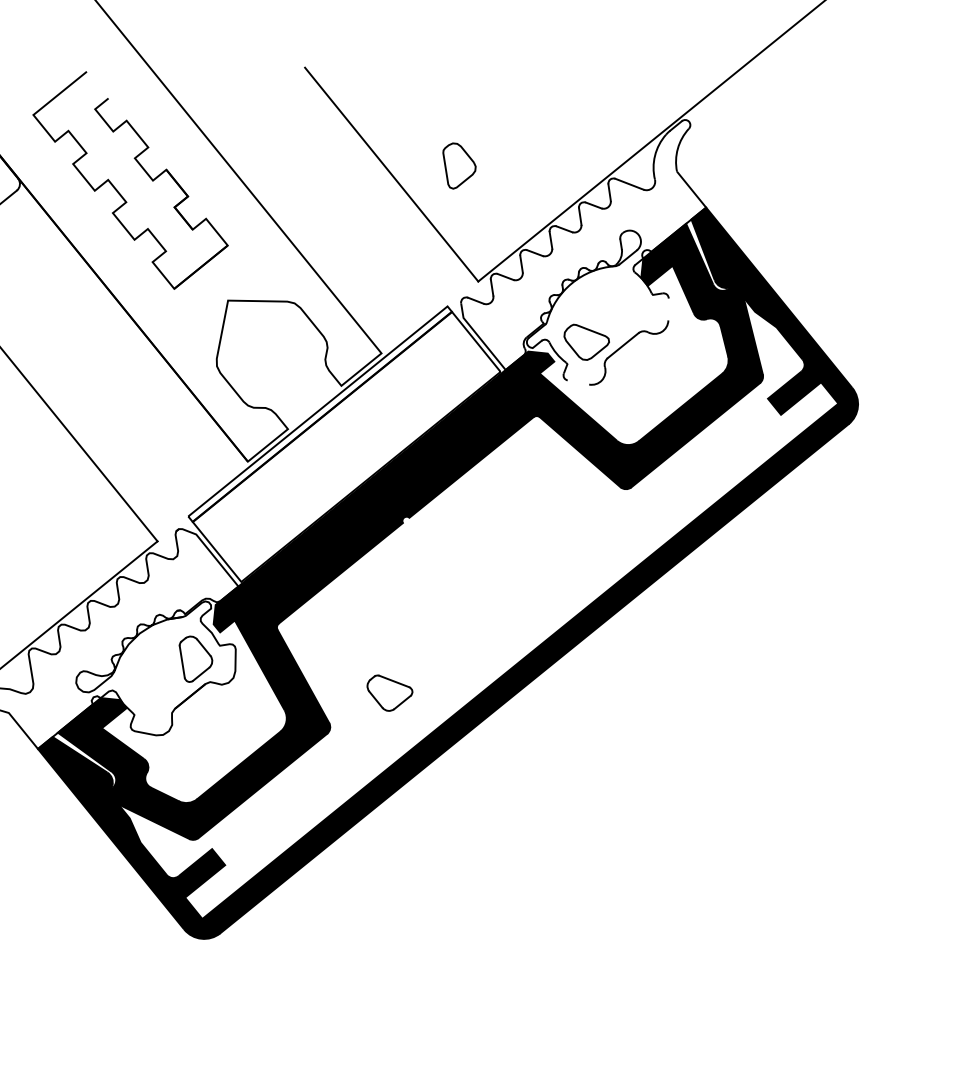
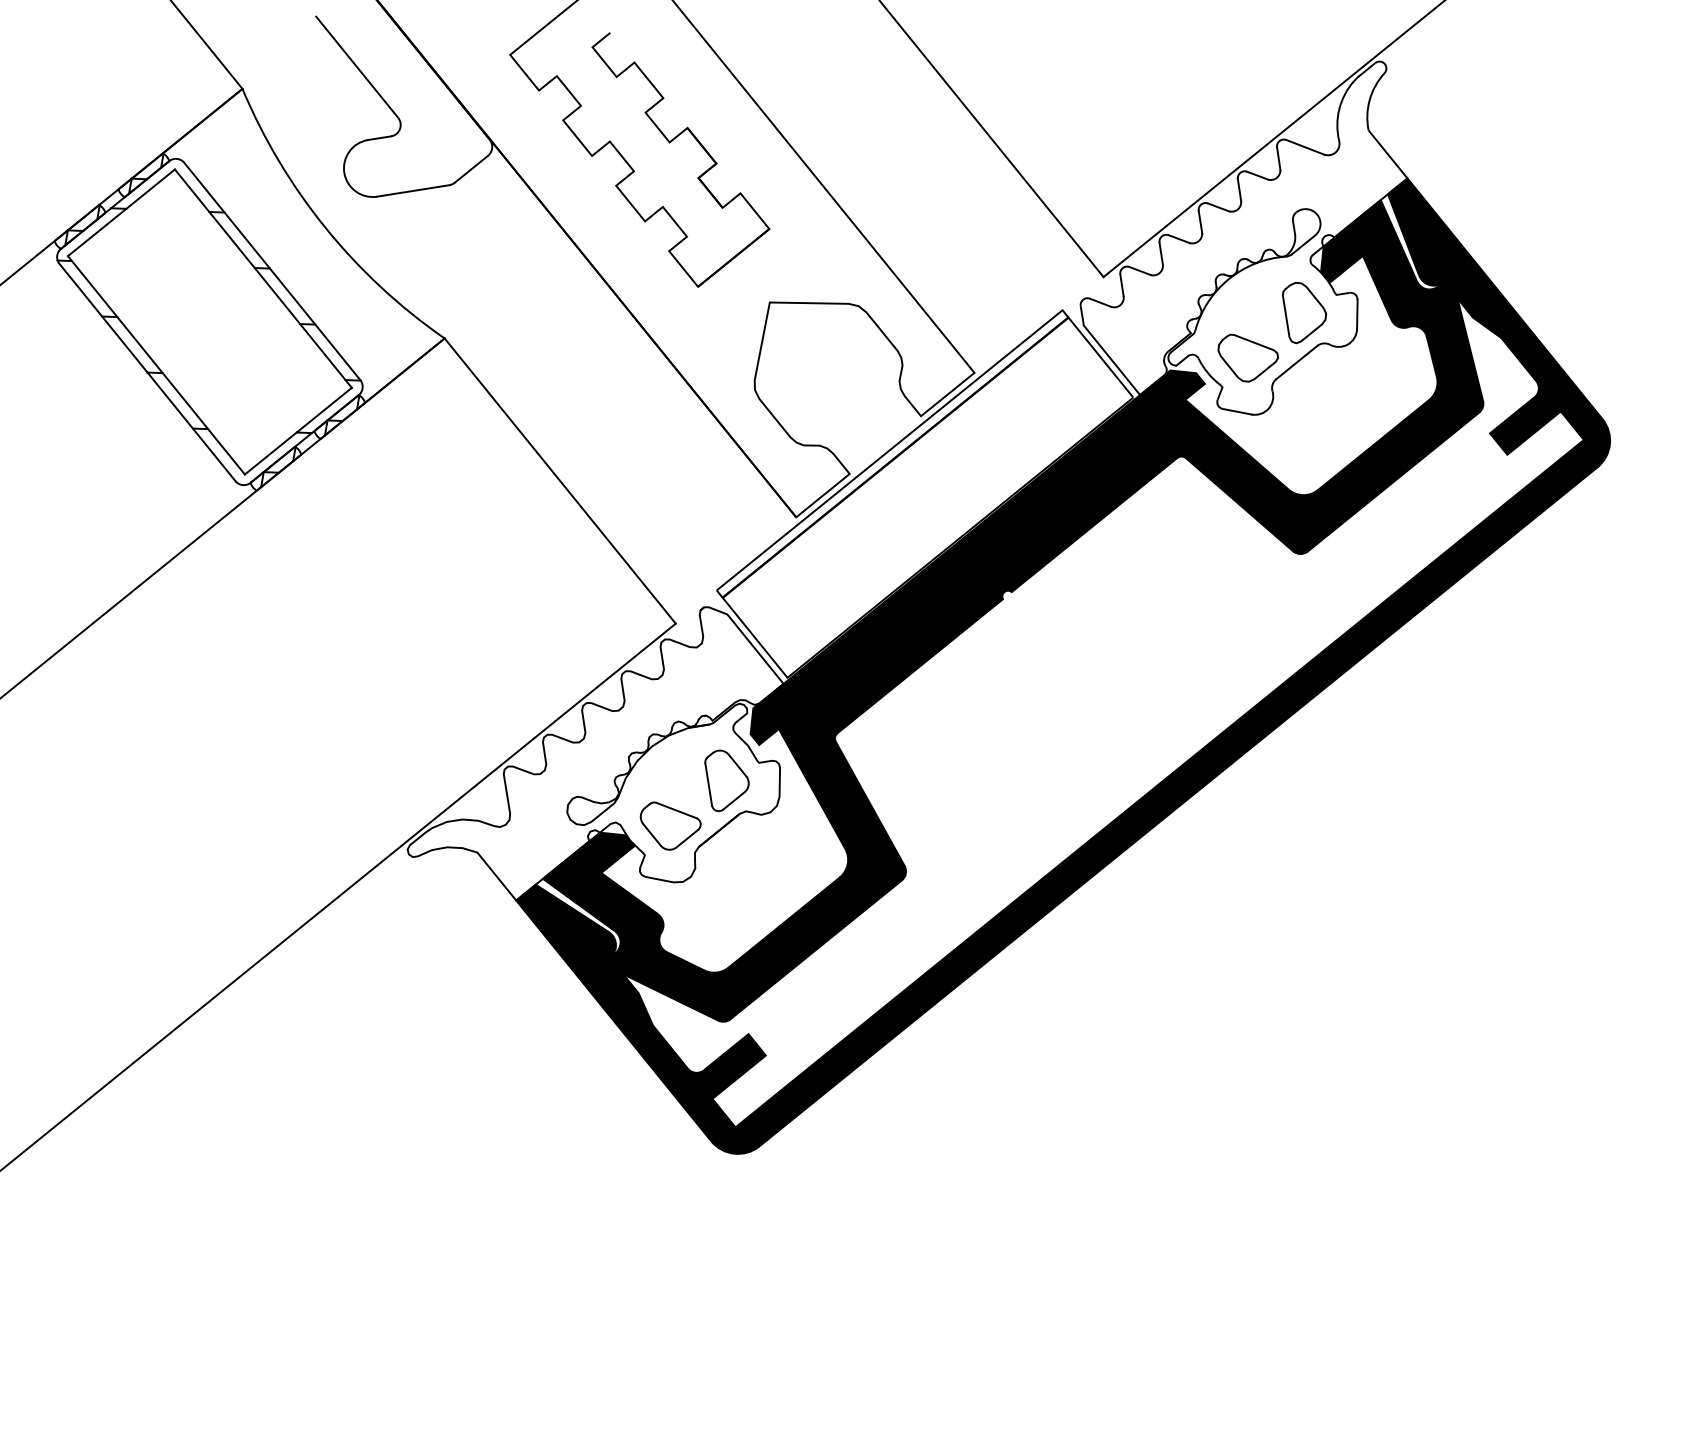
part: (459, 166) -> (1304, 313), moved
line: (668, 308) -> (1357, 313), added
line: (577, 382) -> (1236, 411), added
part: (389, 692) -> (670, 825), moved

